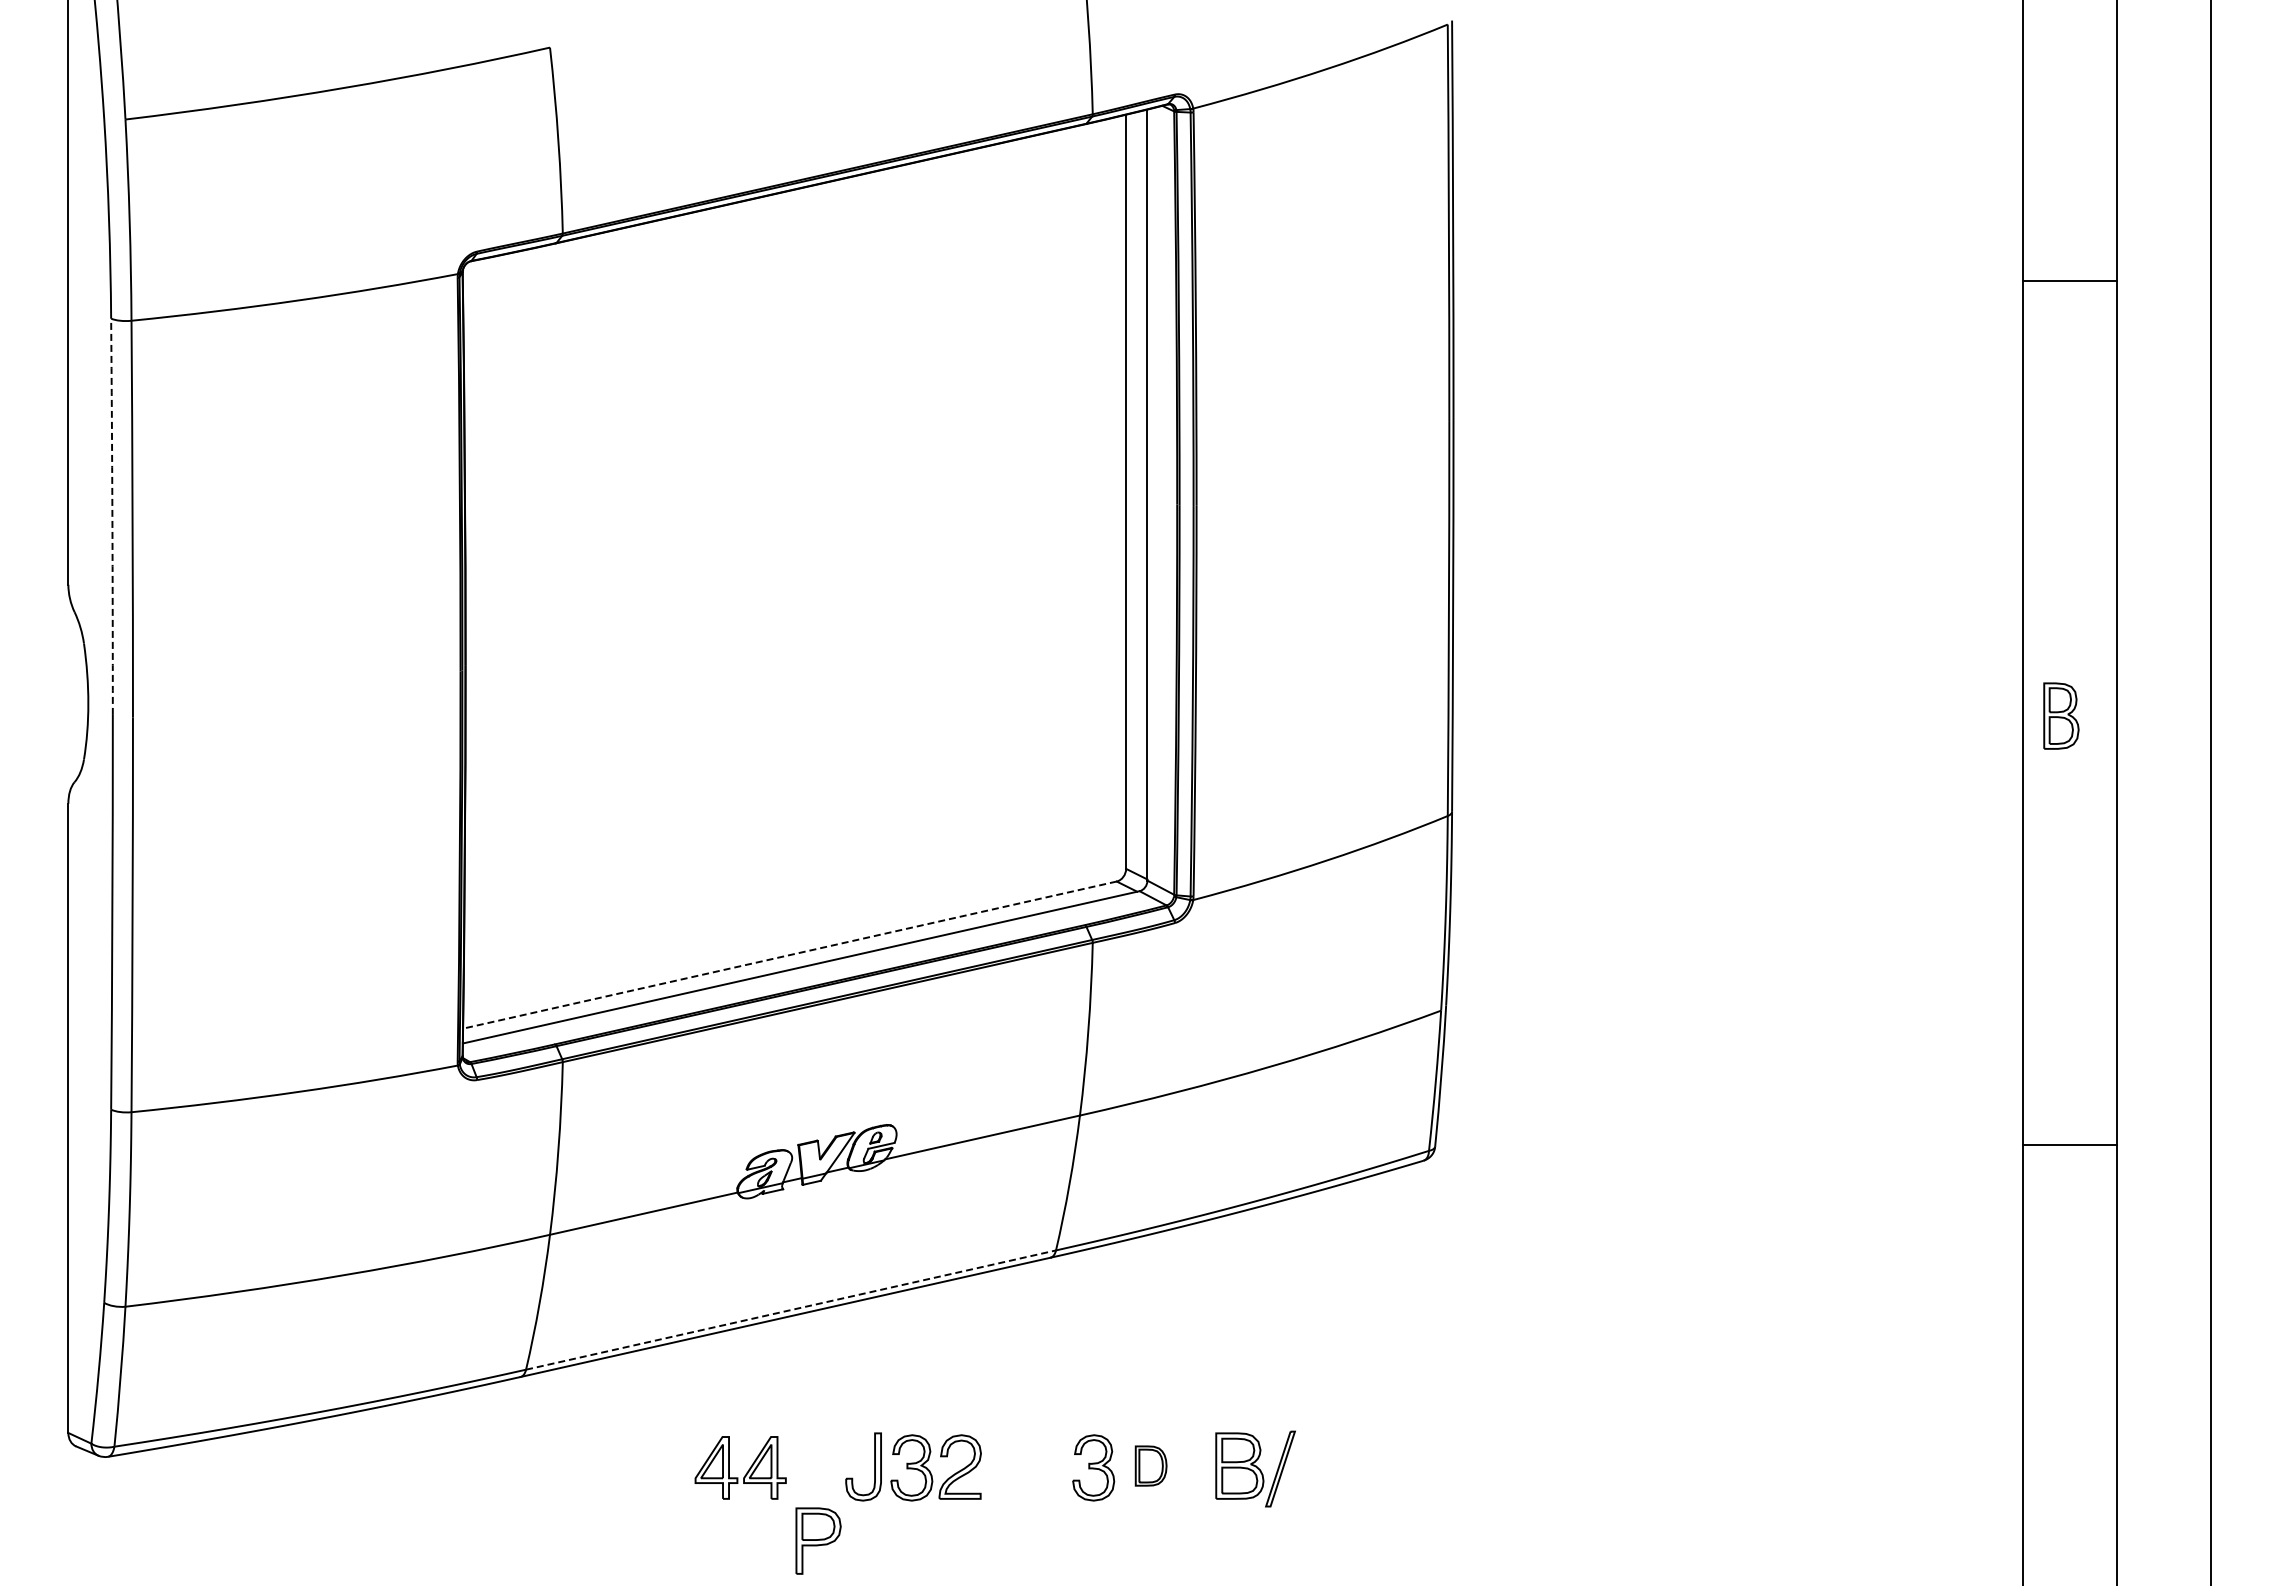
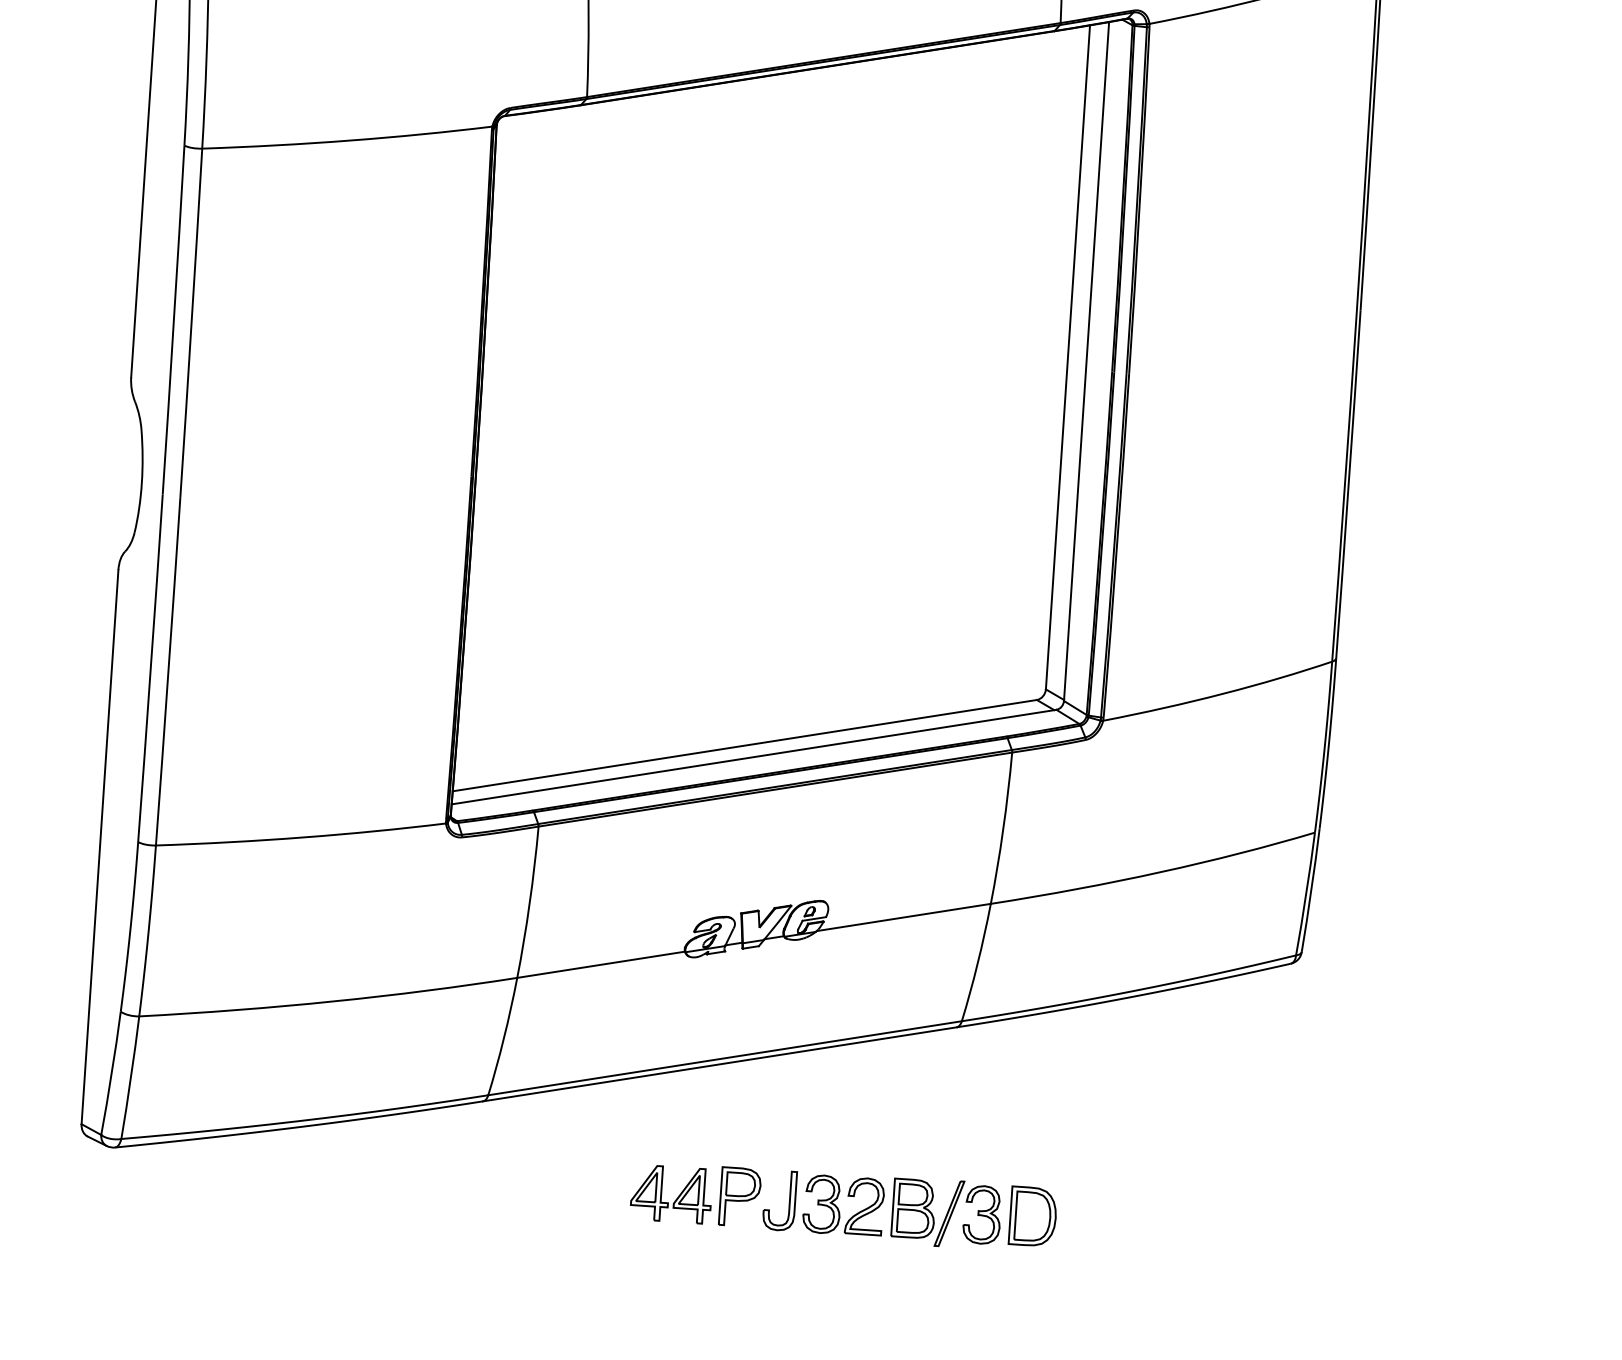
arc: (112, 516) -> (174, 319), dashed -> solid
line: (789, 955) -> (744, 745), dashed -> solid
line: (791, 1310) -> (725, 1058), dashed -> solid
part: (1150, 1465) -> (1032, 1216), size x1.67
part: (1255, 1468) -> (927, 1211), moved
part: (818, 1540) -> (740, 1196), moved

